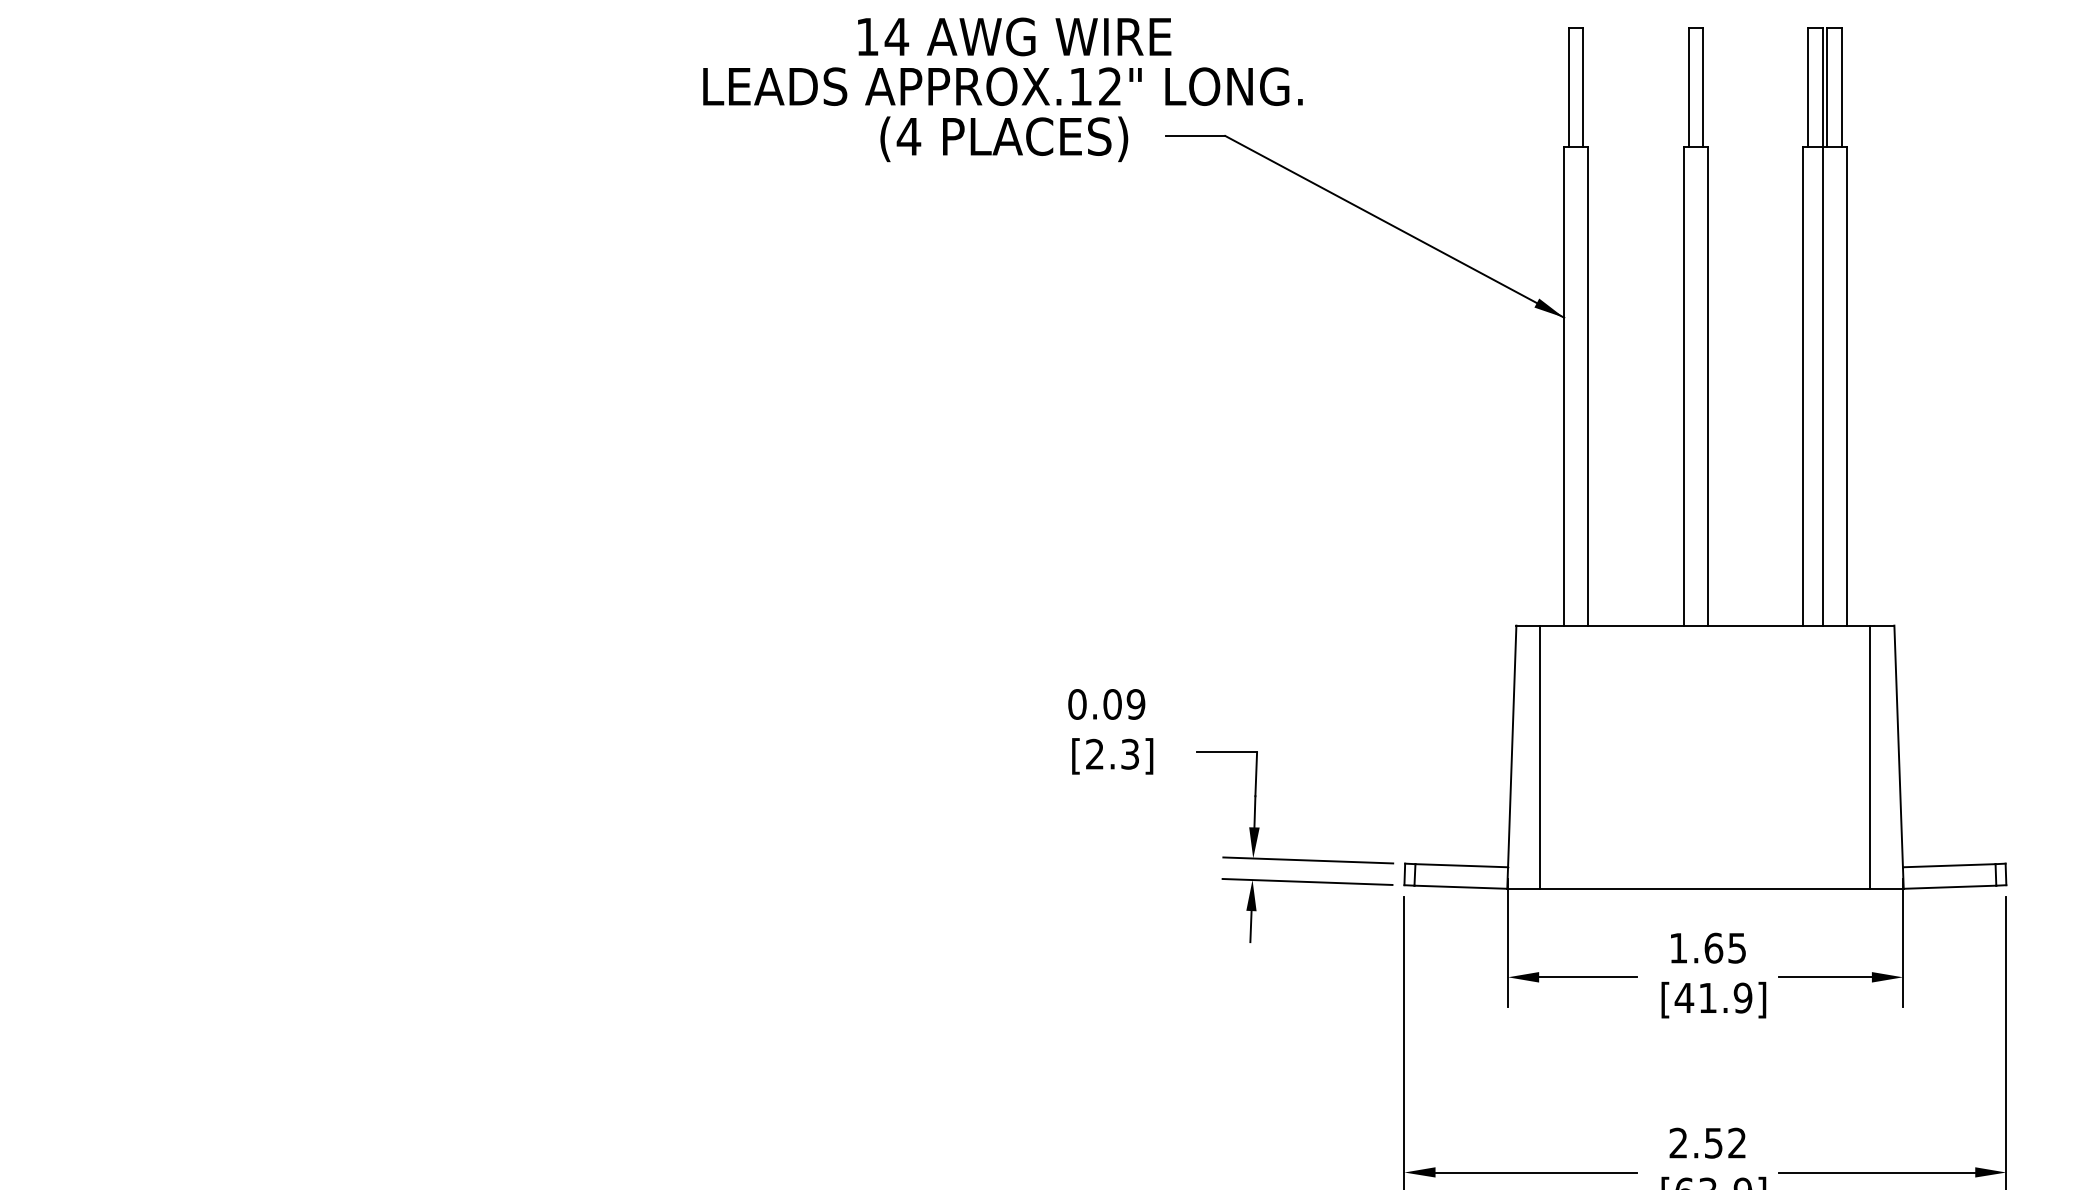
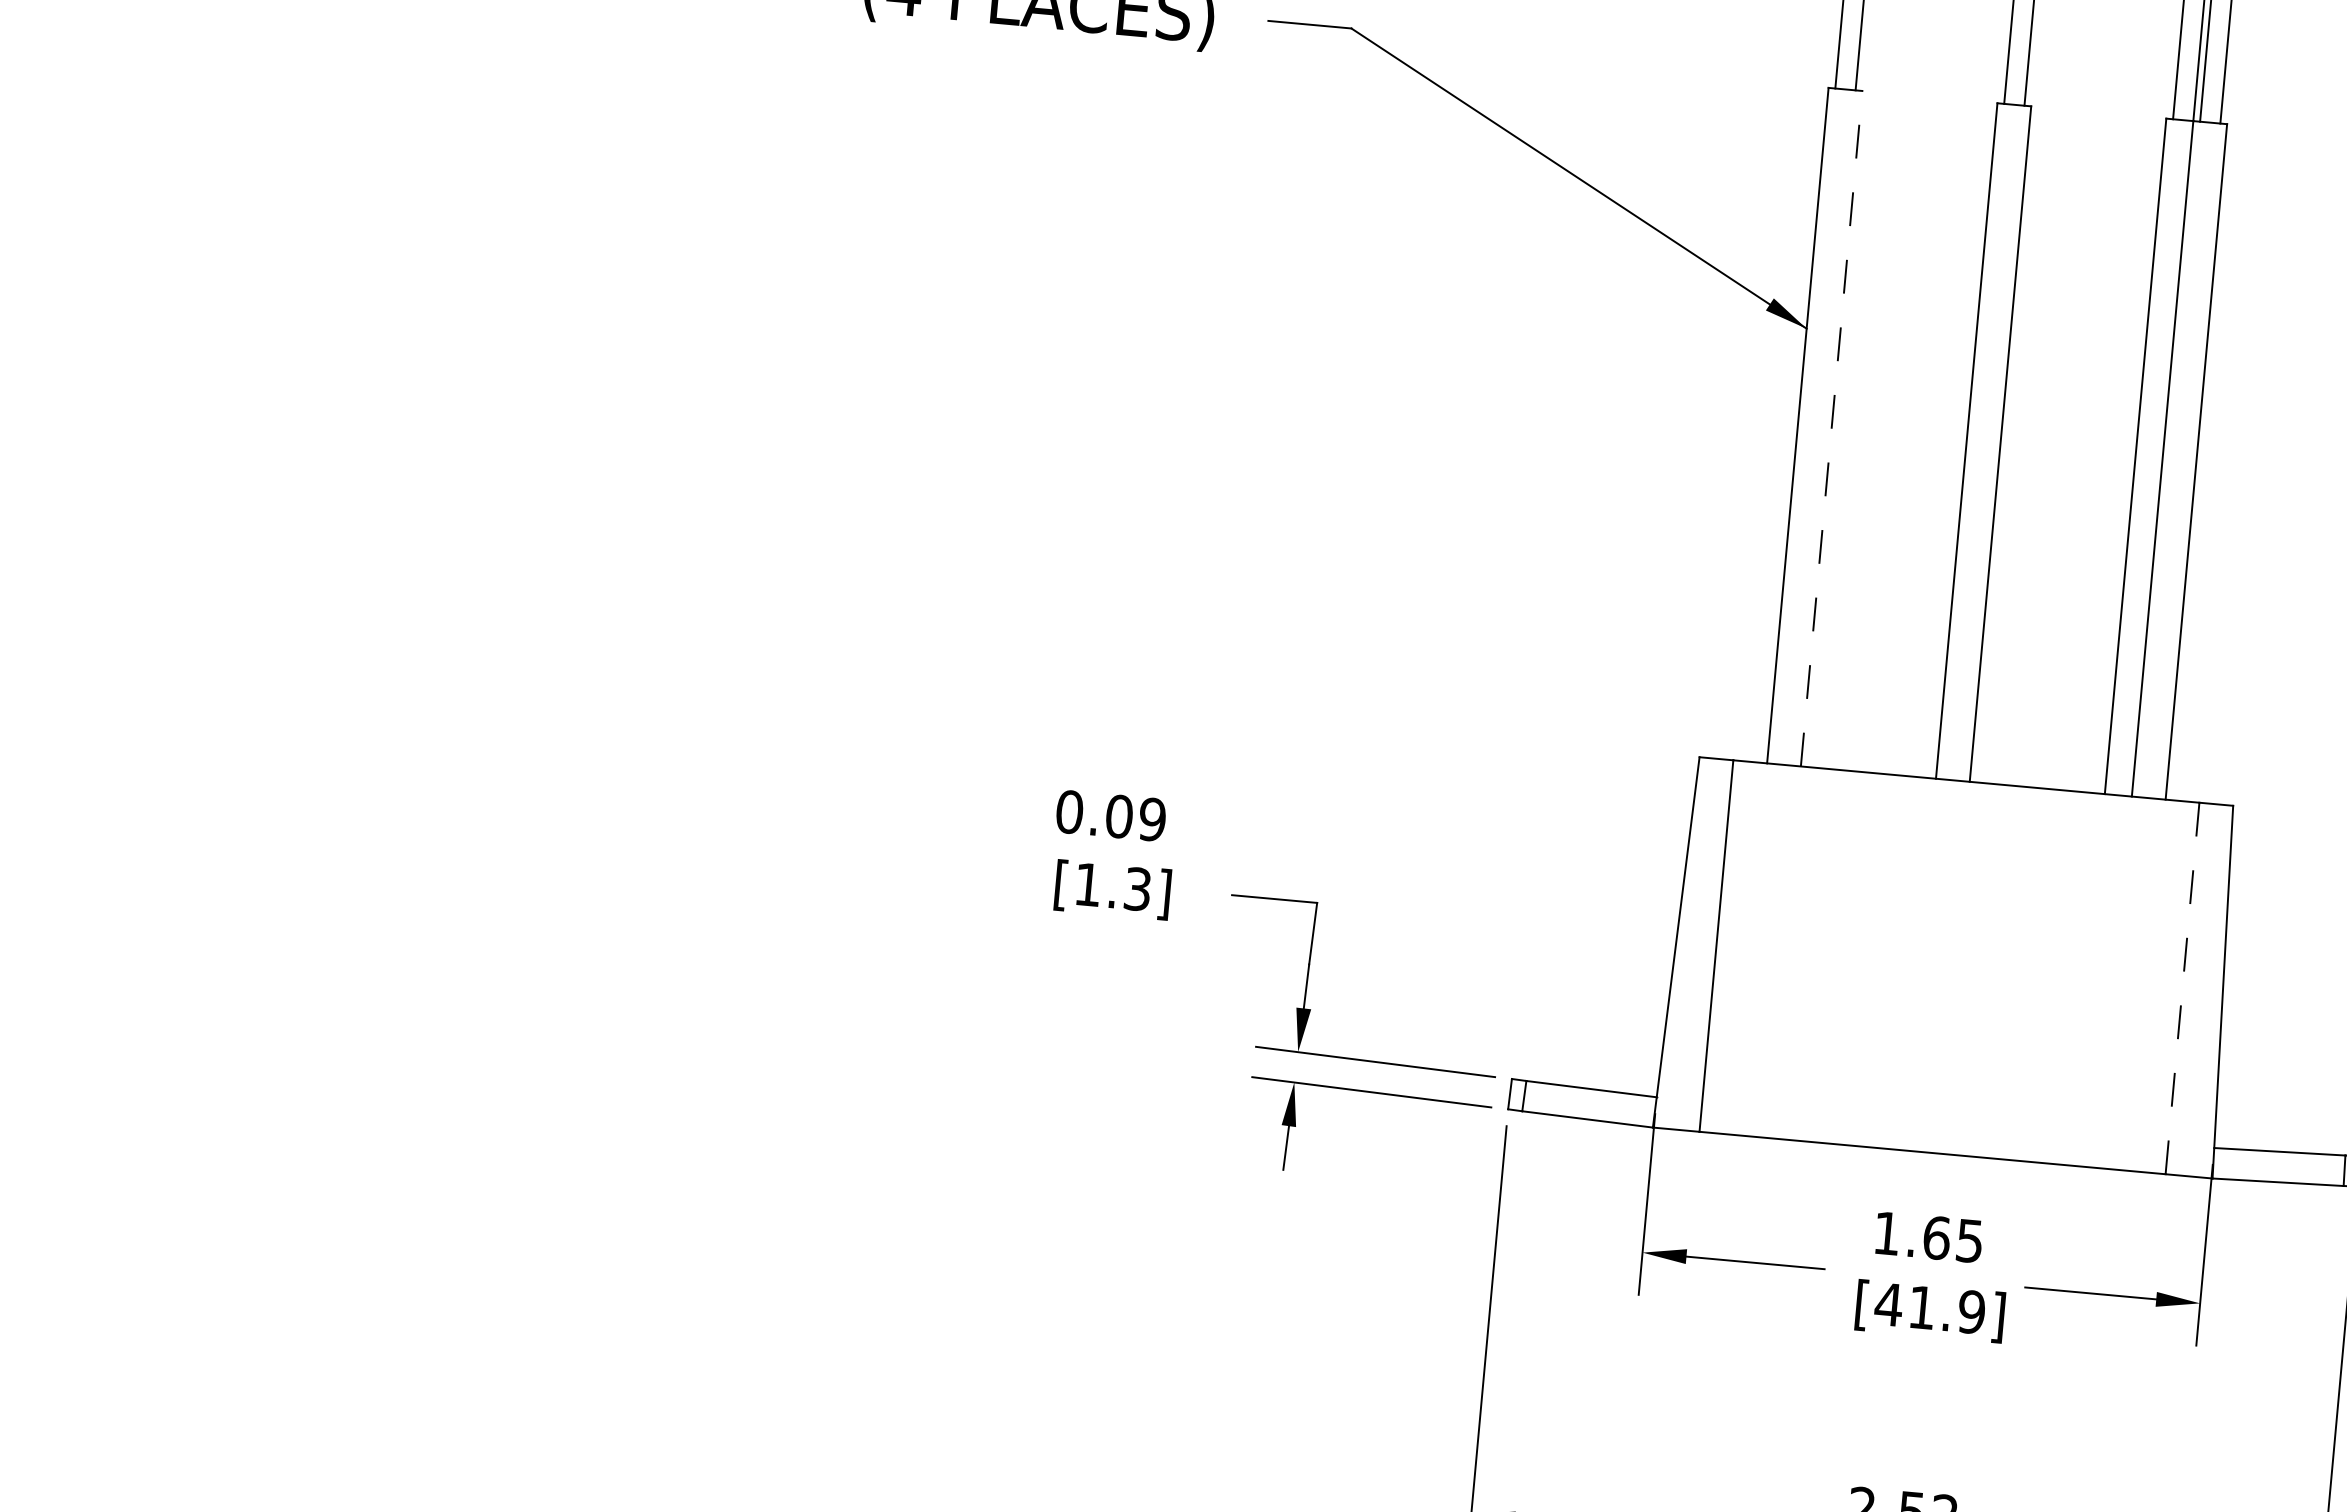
line: (1588, 385) -> (1832, 427), solid -> dashed
text: (1094, 753) -> (1087, 883), [2.3] -> [1.3]
line: (1870, 757) -> (2182, 988), solid -> dashed

